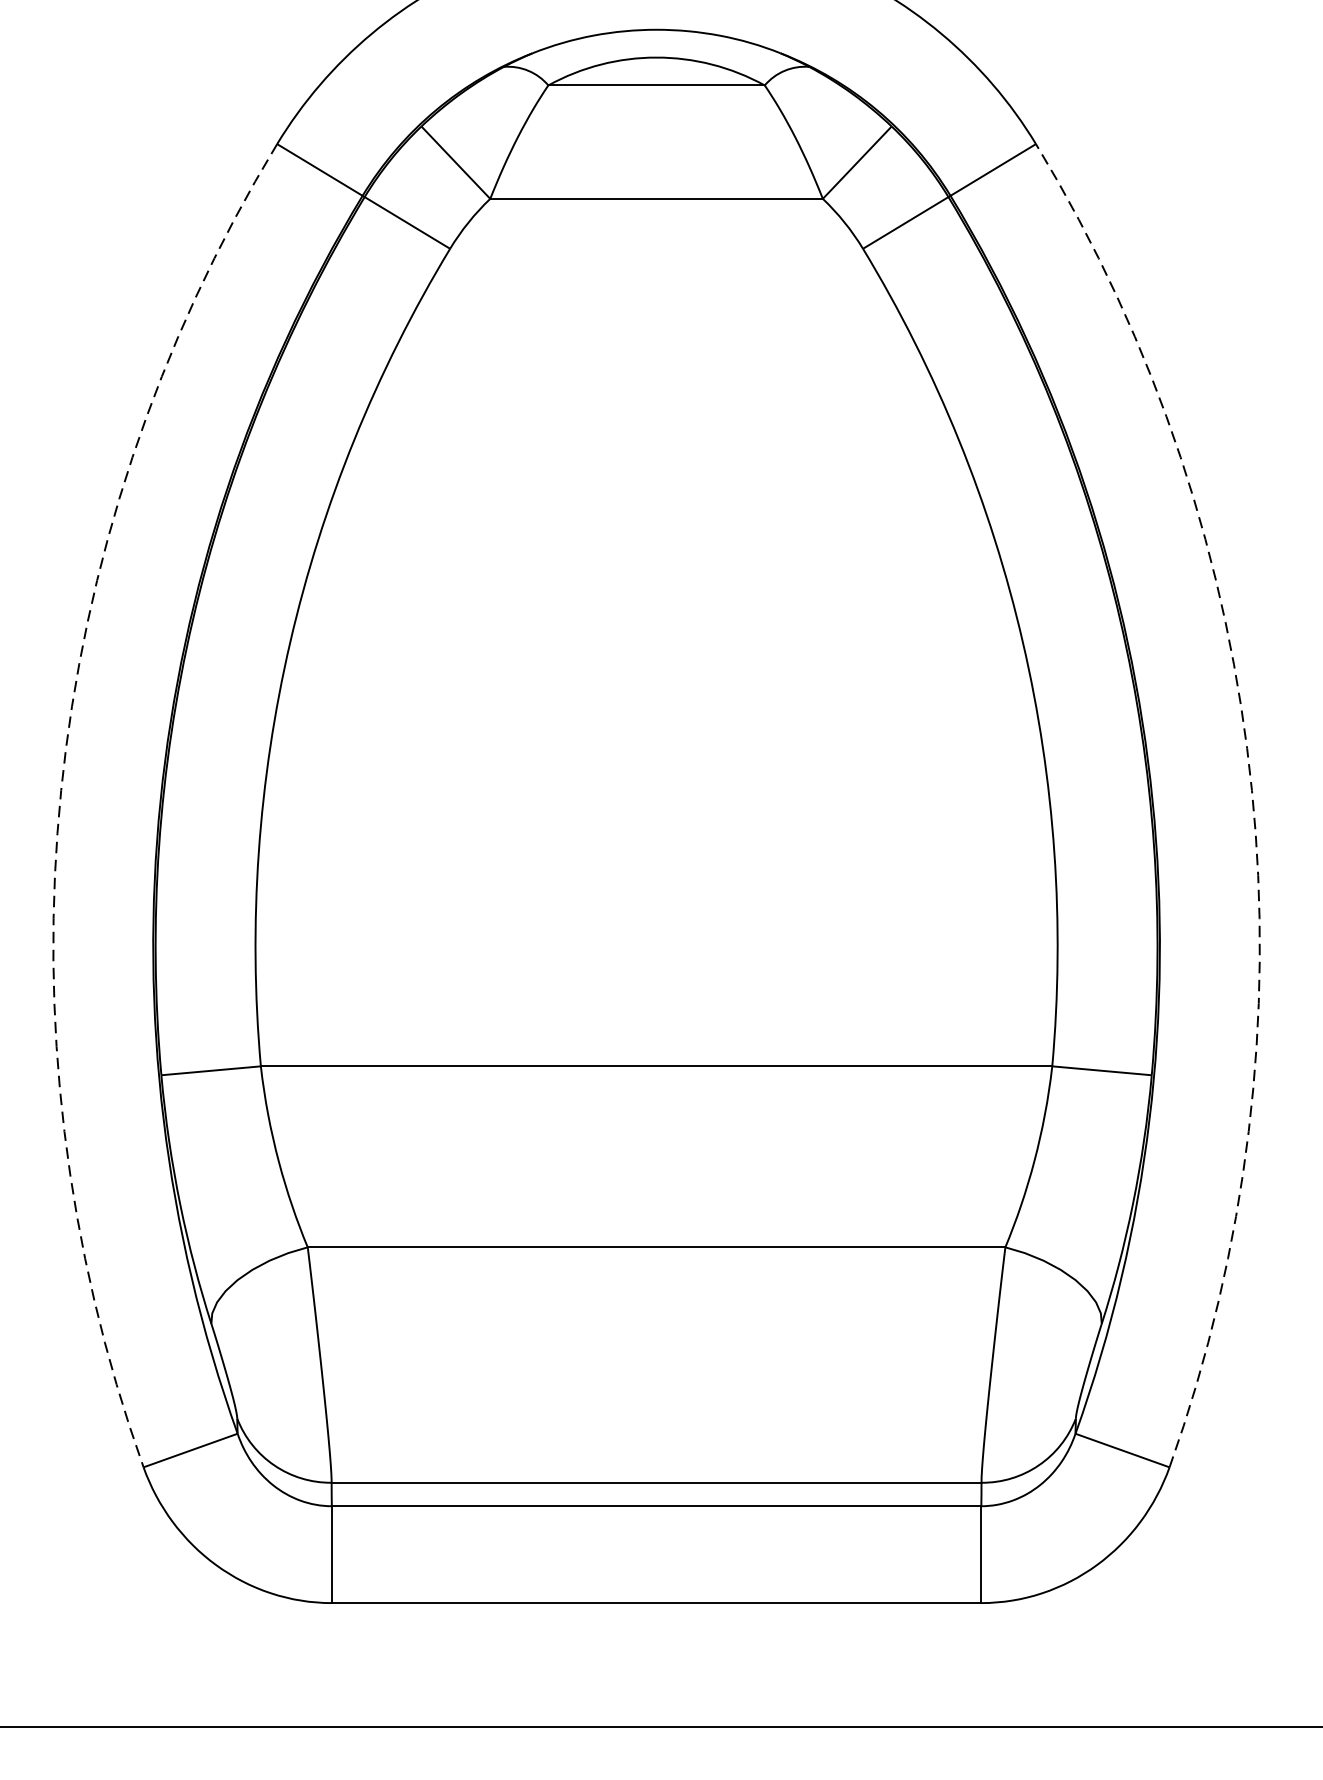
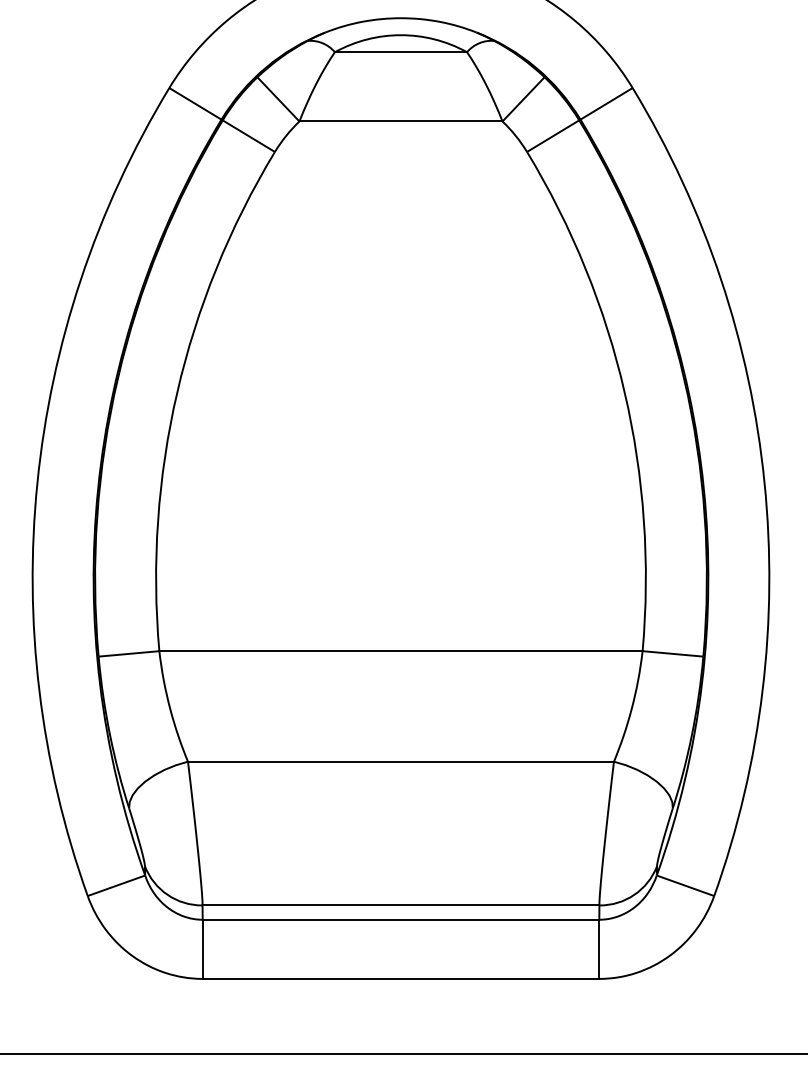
arc: (61, 790) -> (37, 482), dashed -> solid
arc: (1251, 790) -> (764, 482), dashed -> solid

